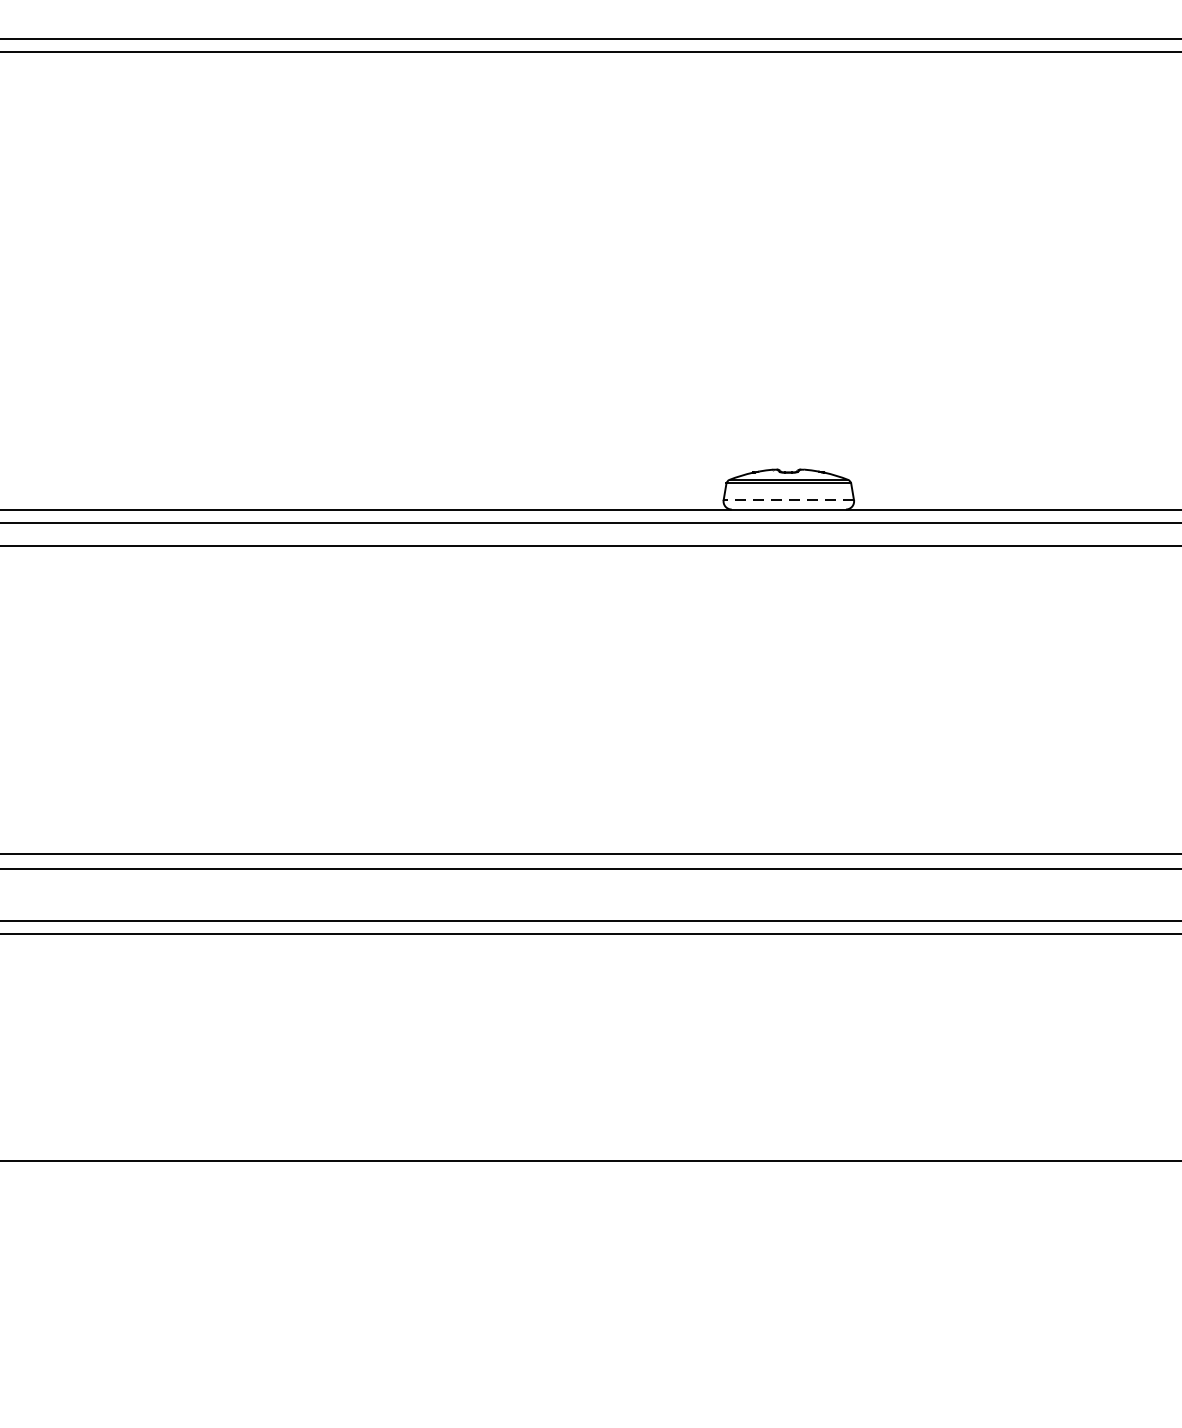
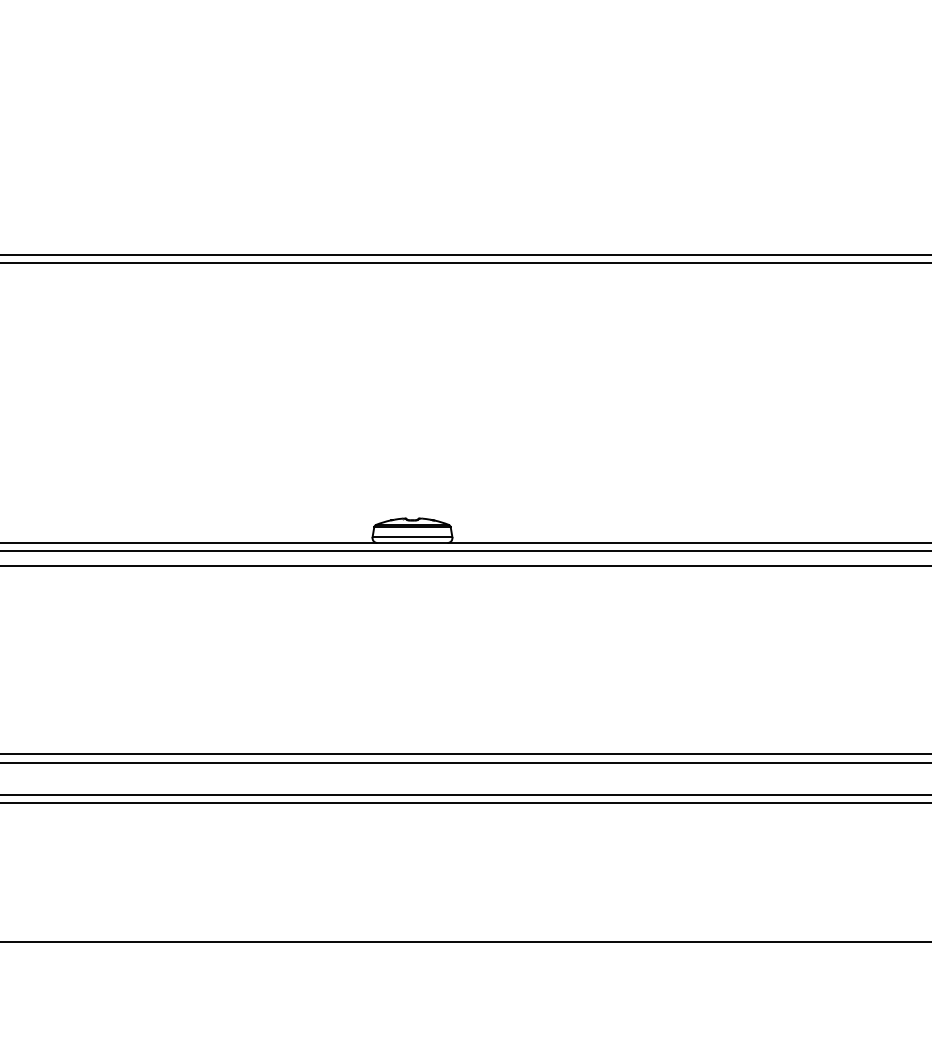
line: (788, 500) -> (412, 537), dashed -> solid

